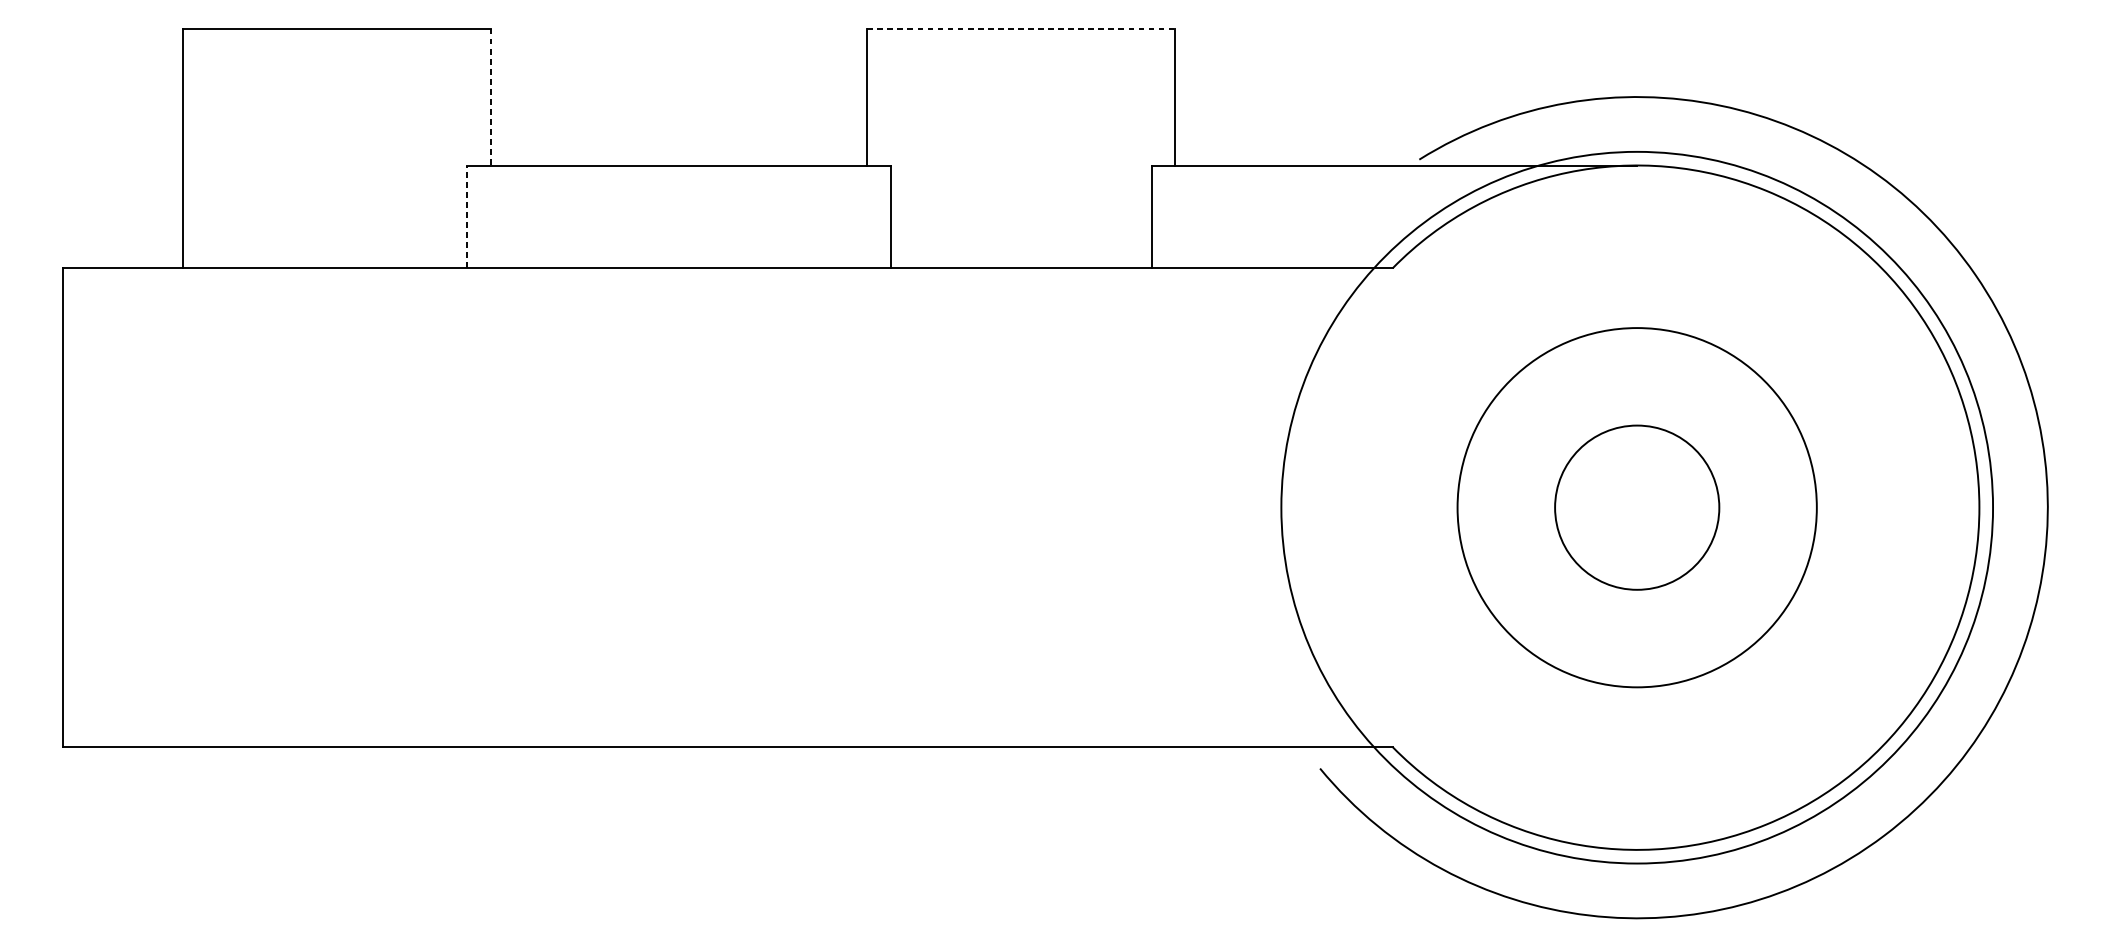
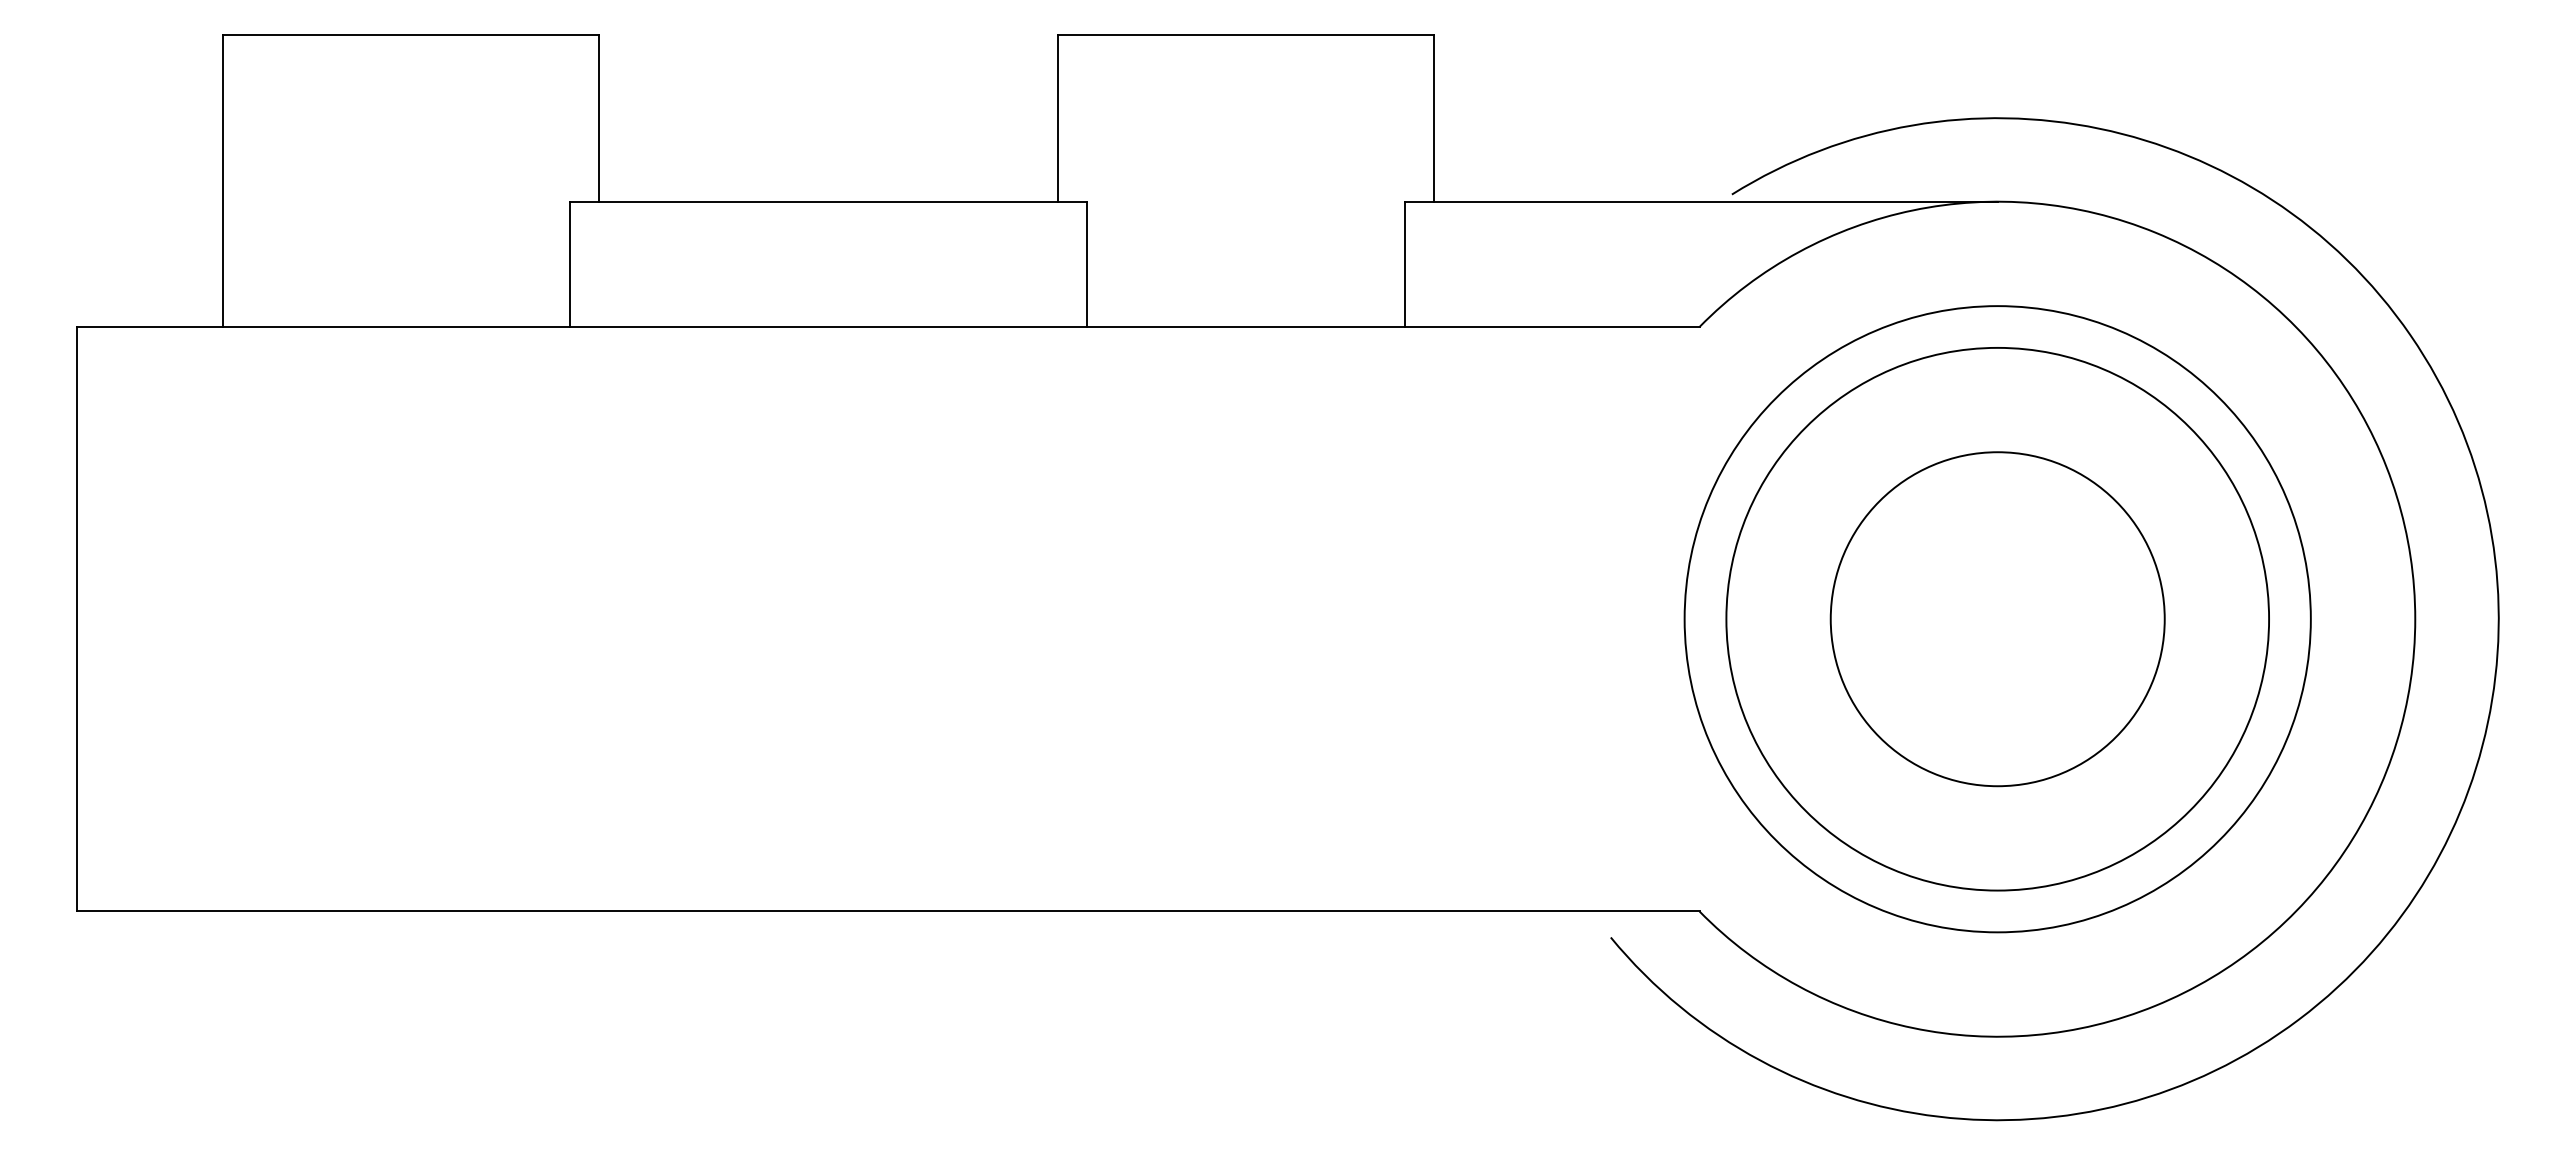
line: (1021, 28) -> (1246, 34), dashed -> solid
line: (491, 97) -> (599, 118), dashed -> solid
line: (467, 216) -> (570, 264), dashed -> solid
circle: (1637, 507) -> (1997, 618), size x0.62
circle: (1637, 507) -> (1997, 619), size x1.43
circle: (1637, 507) -> (1997, 619), size x1.67

